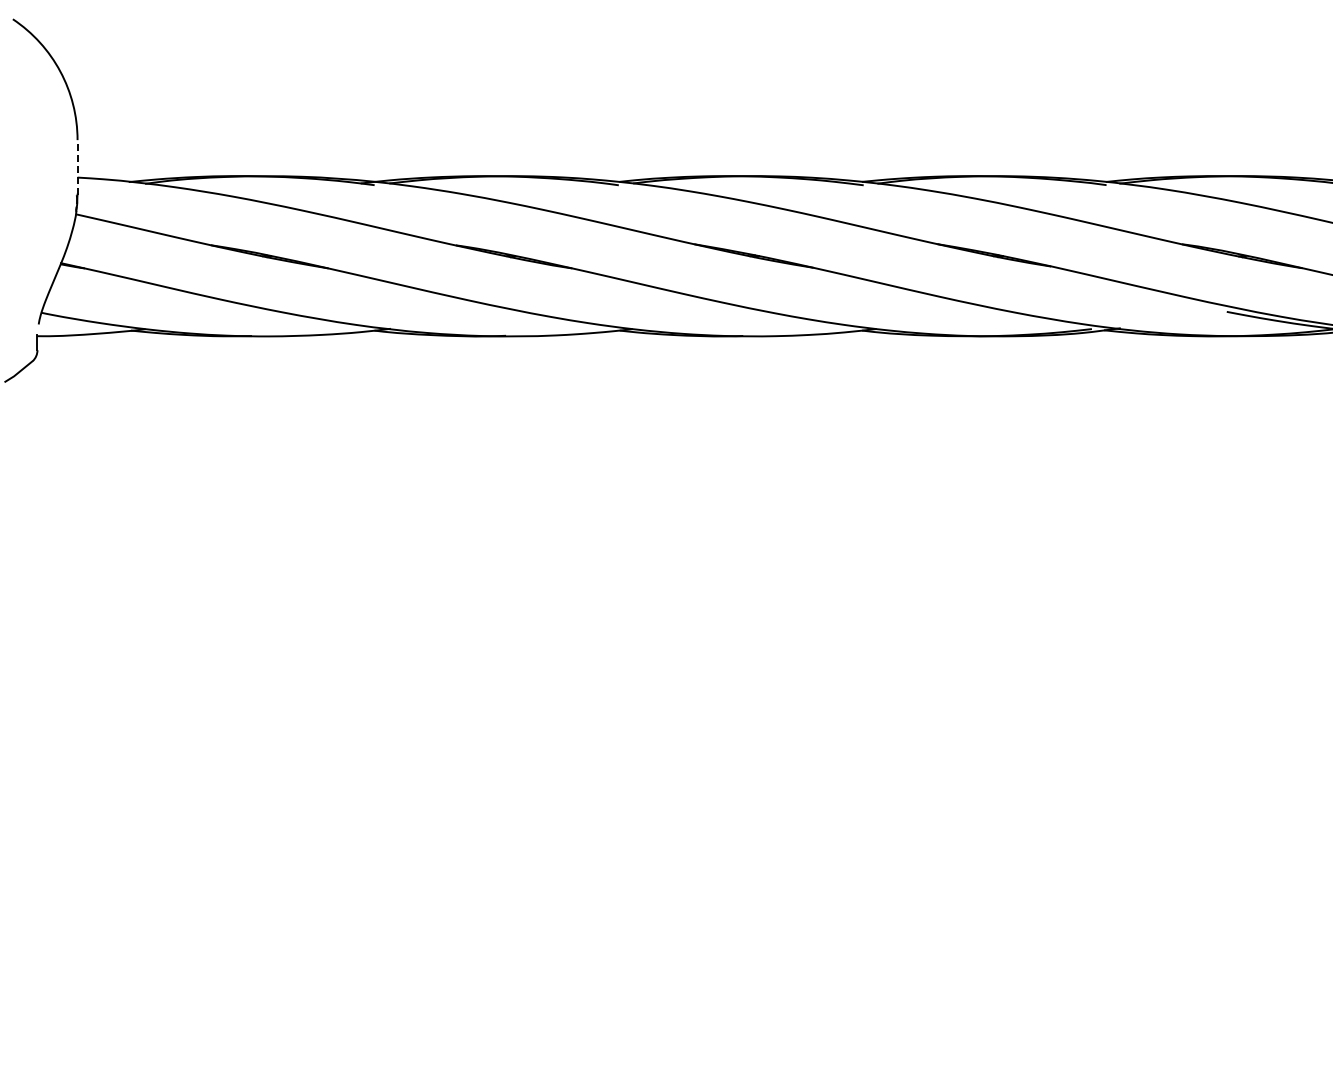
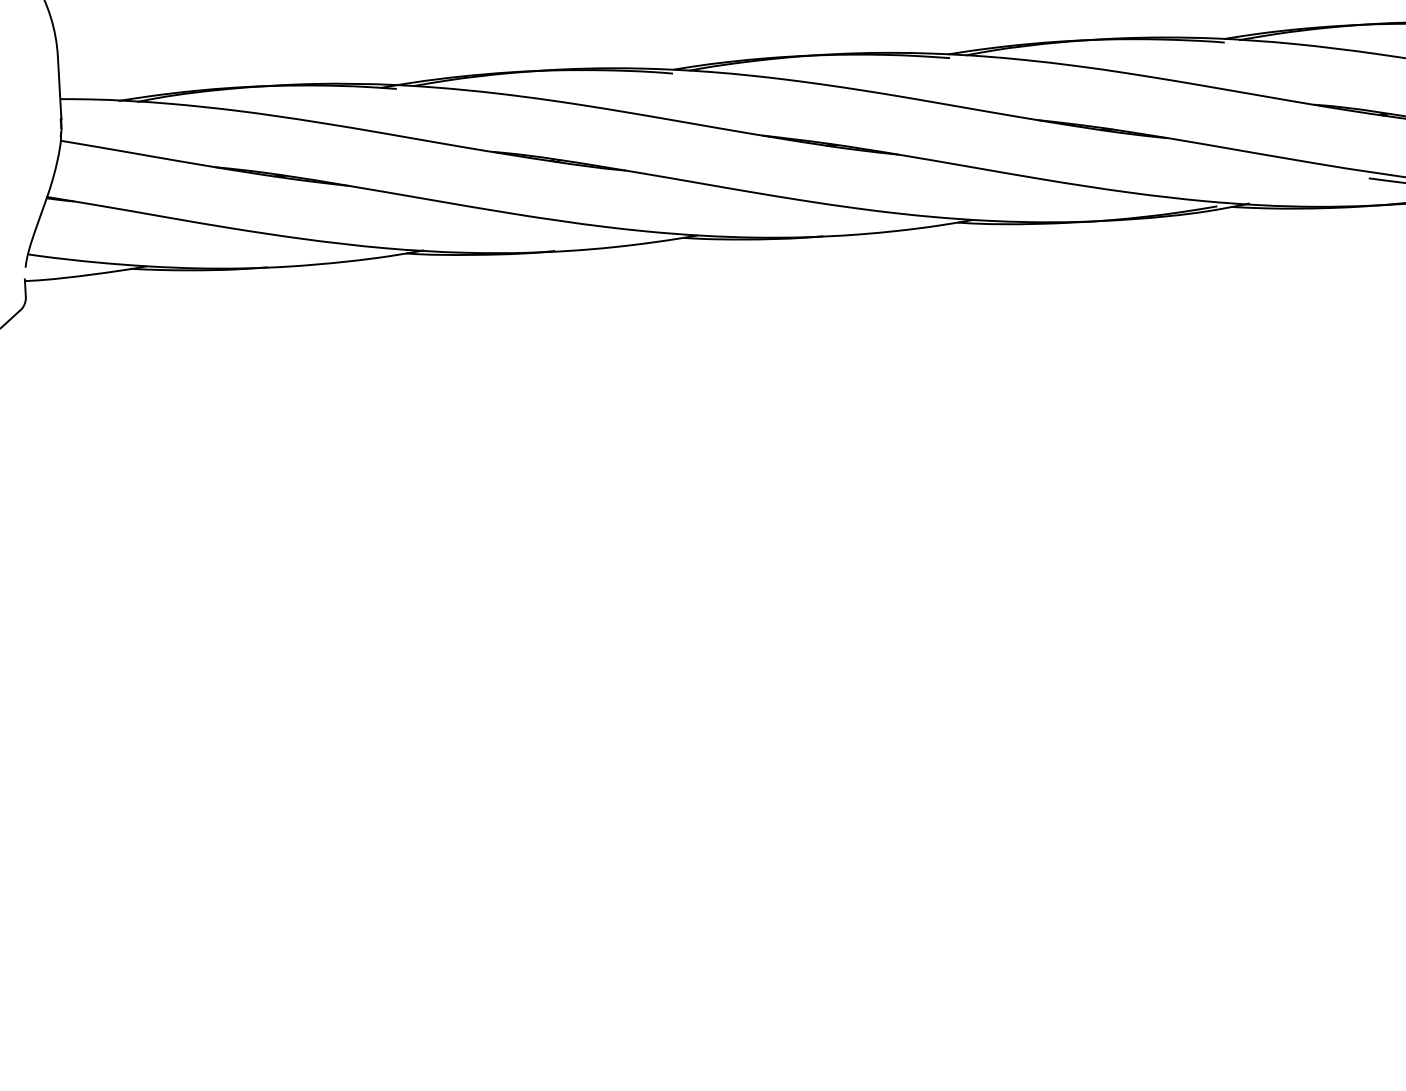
line: (77, 167) -> (59, 87), dashed -> solid

